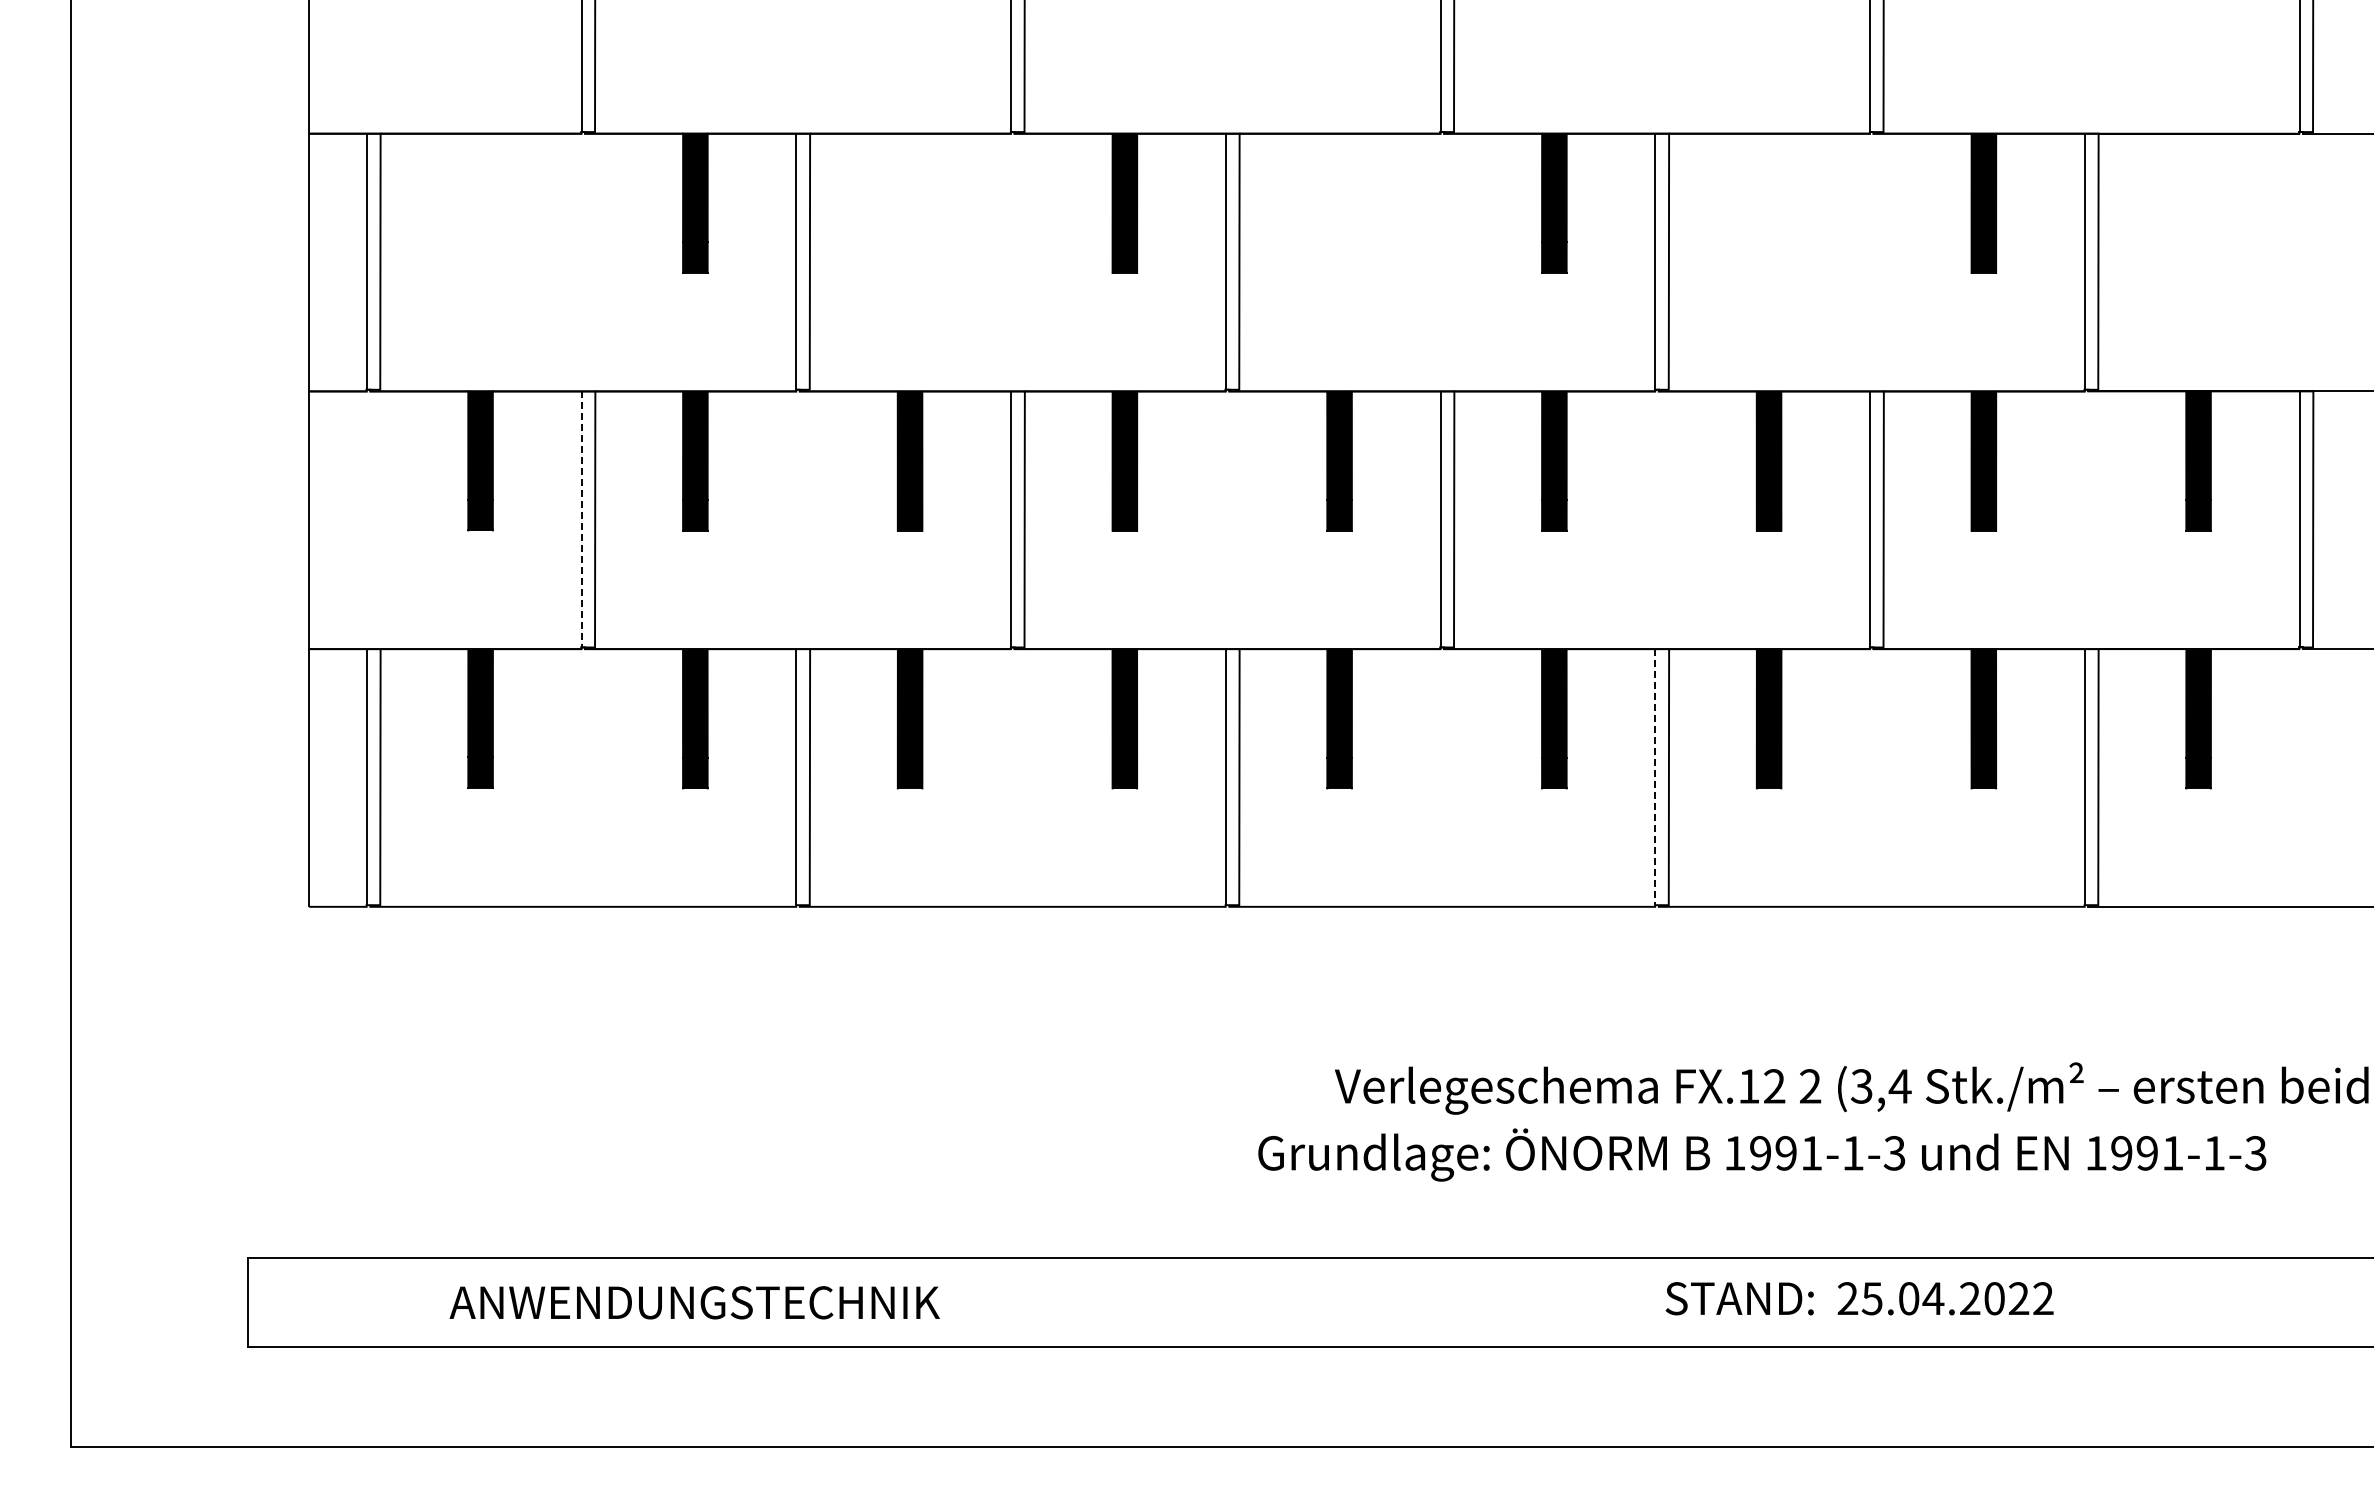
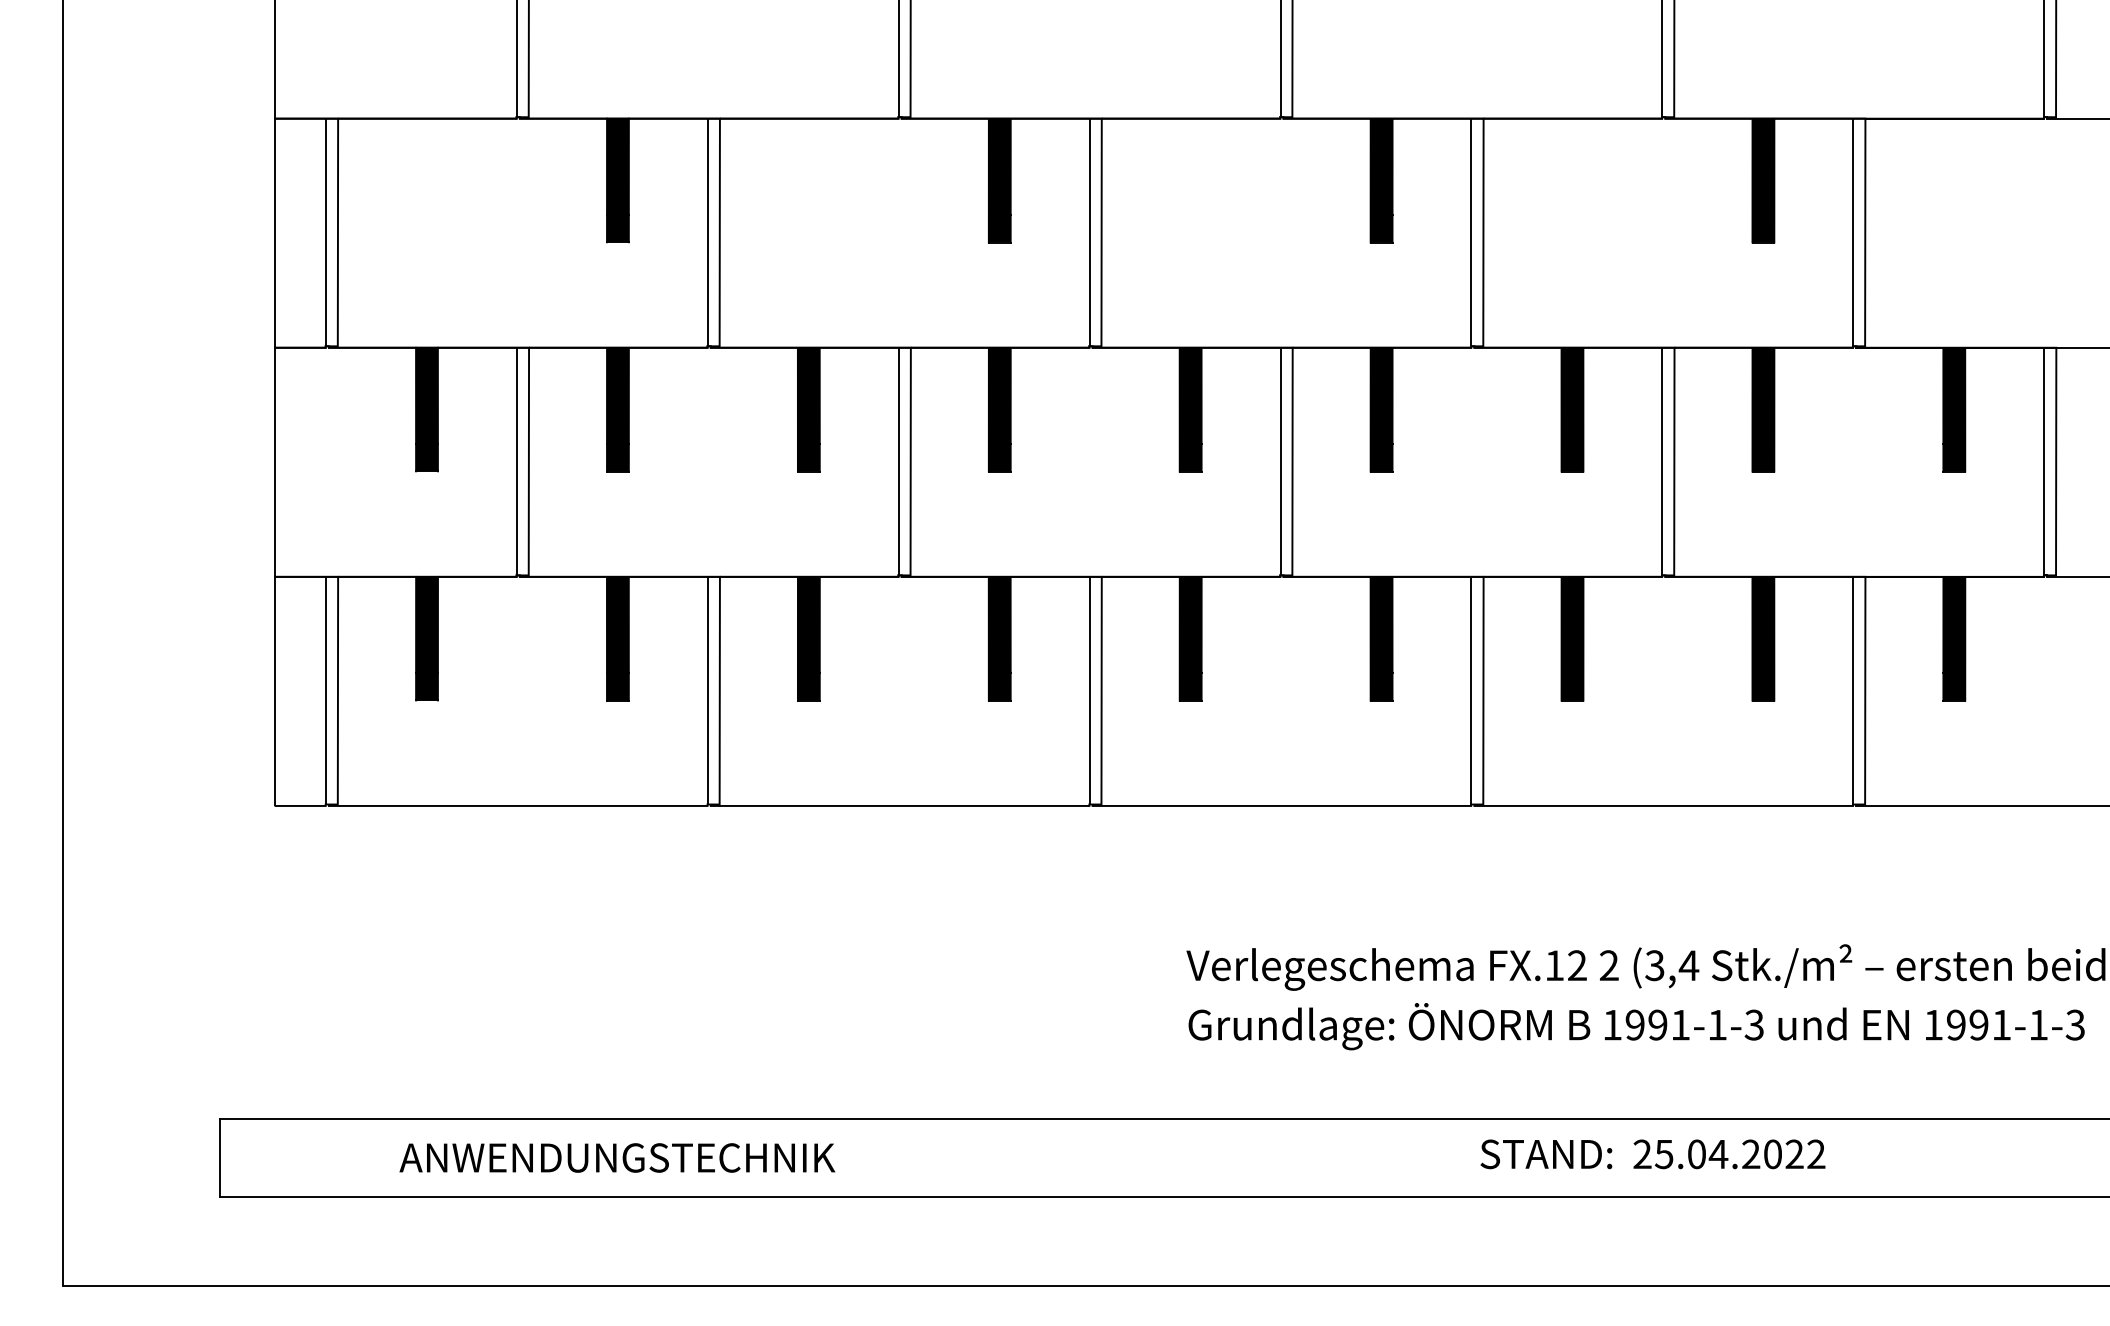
line: (581, 519) -> (516, 461), dashed -> solid
line: (1655, 777) -> (1471, 691), dashed -> solid
text: (1762, 1154) -> (1636, 1026), moved

